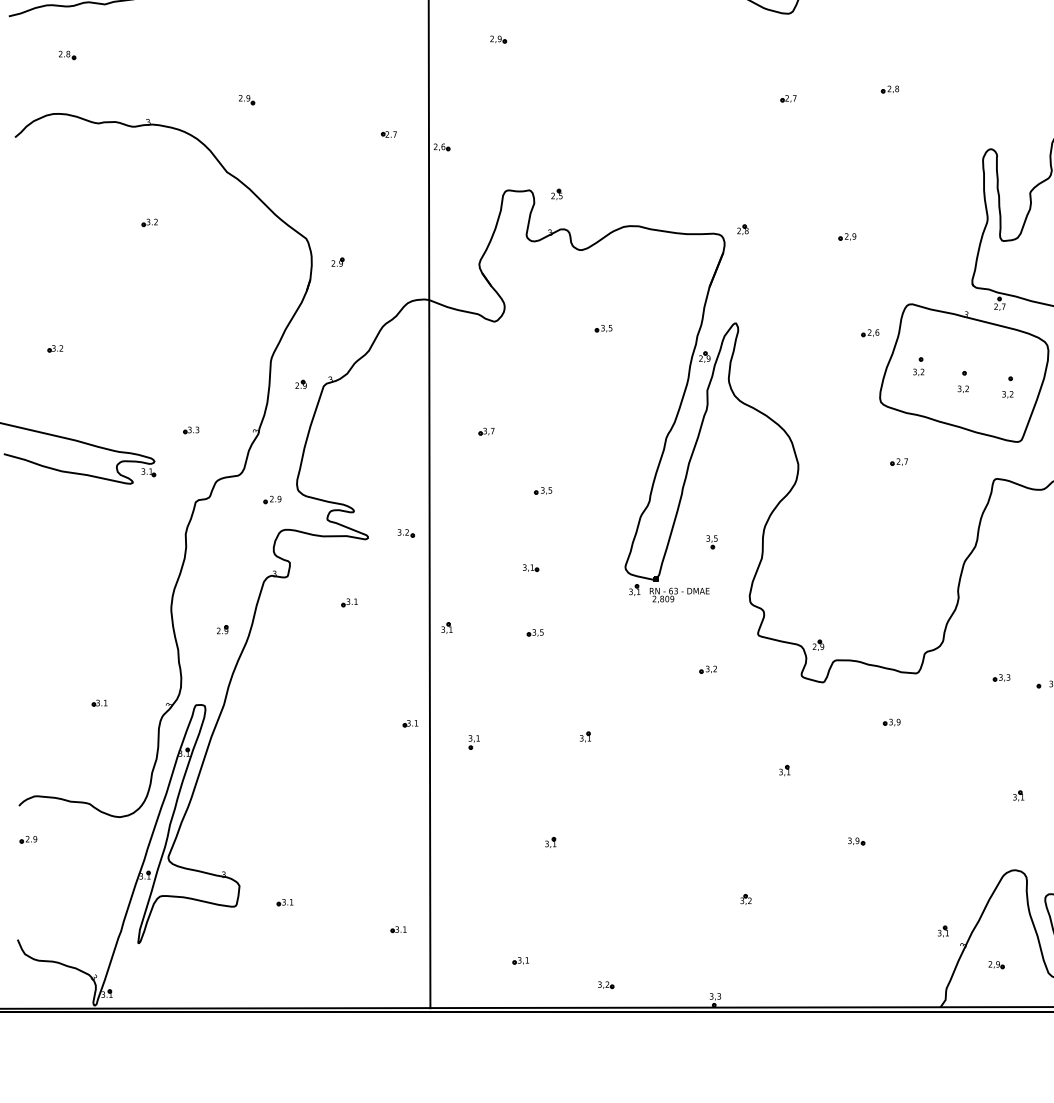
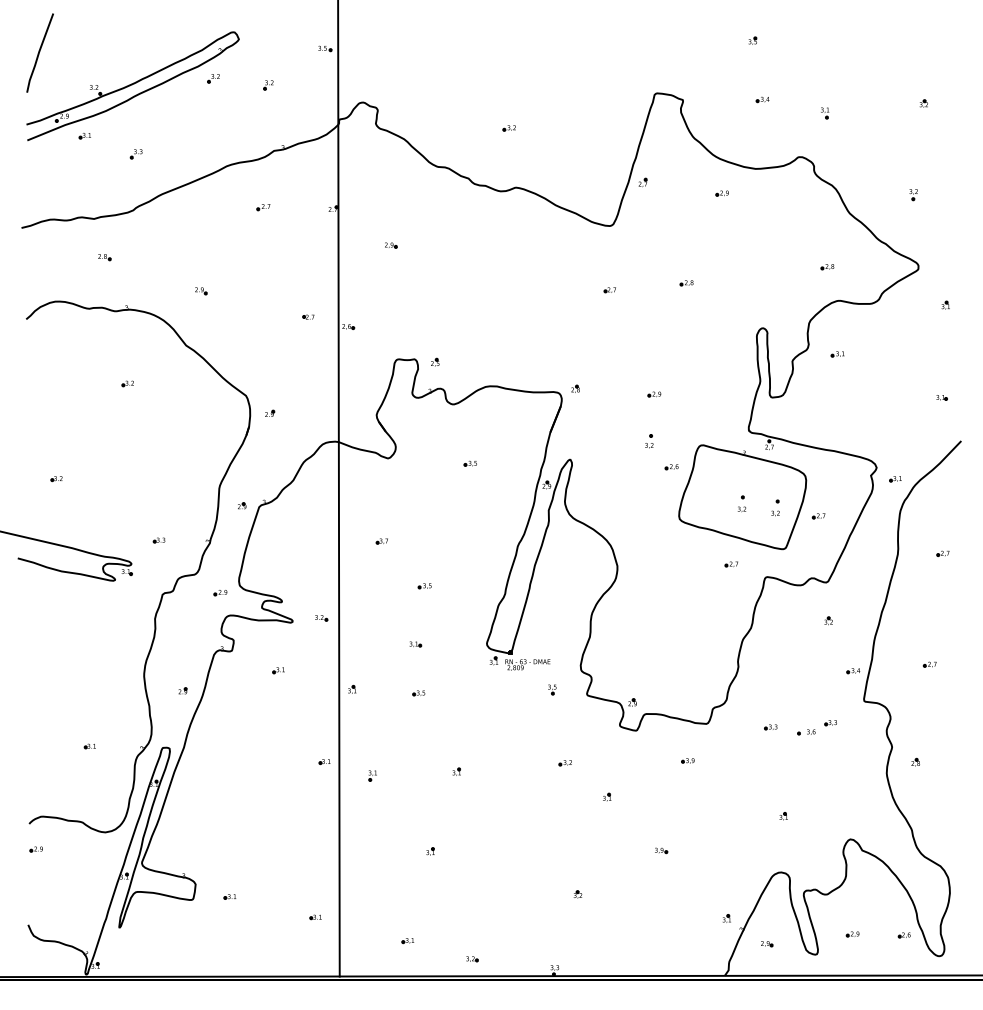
part: (67, 55) -> (104, 257), moved
part: (918, 366) -> (649, 441), moved
part: (897, 462) -> (730, 564), moved
part: (712, 541) -> (552, 689), moved
part: (707, 670) -> (564, 763), moved

